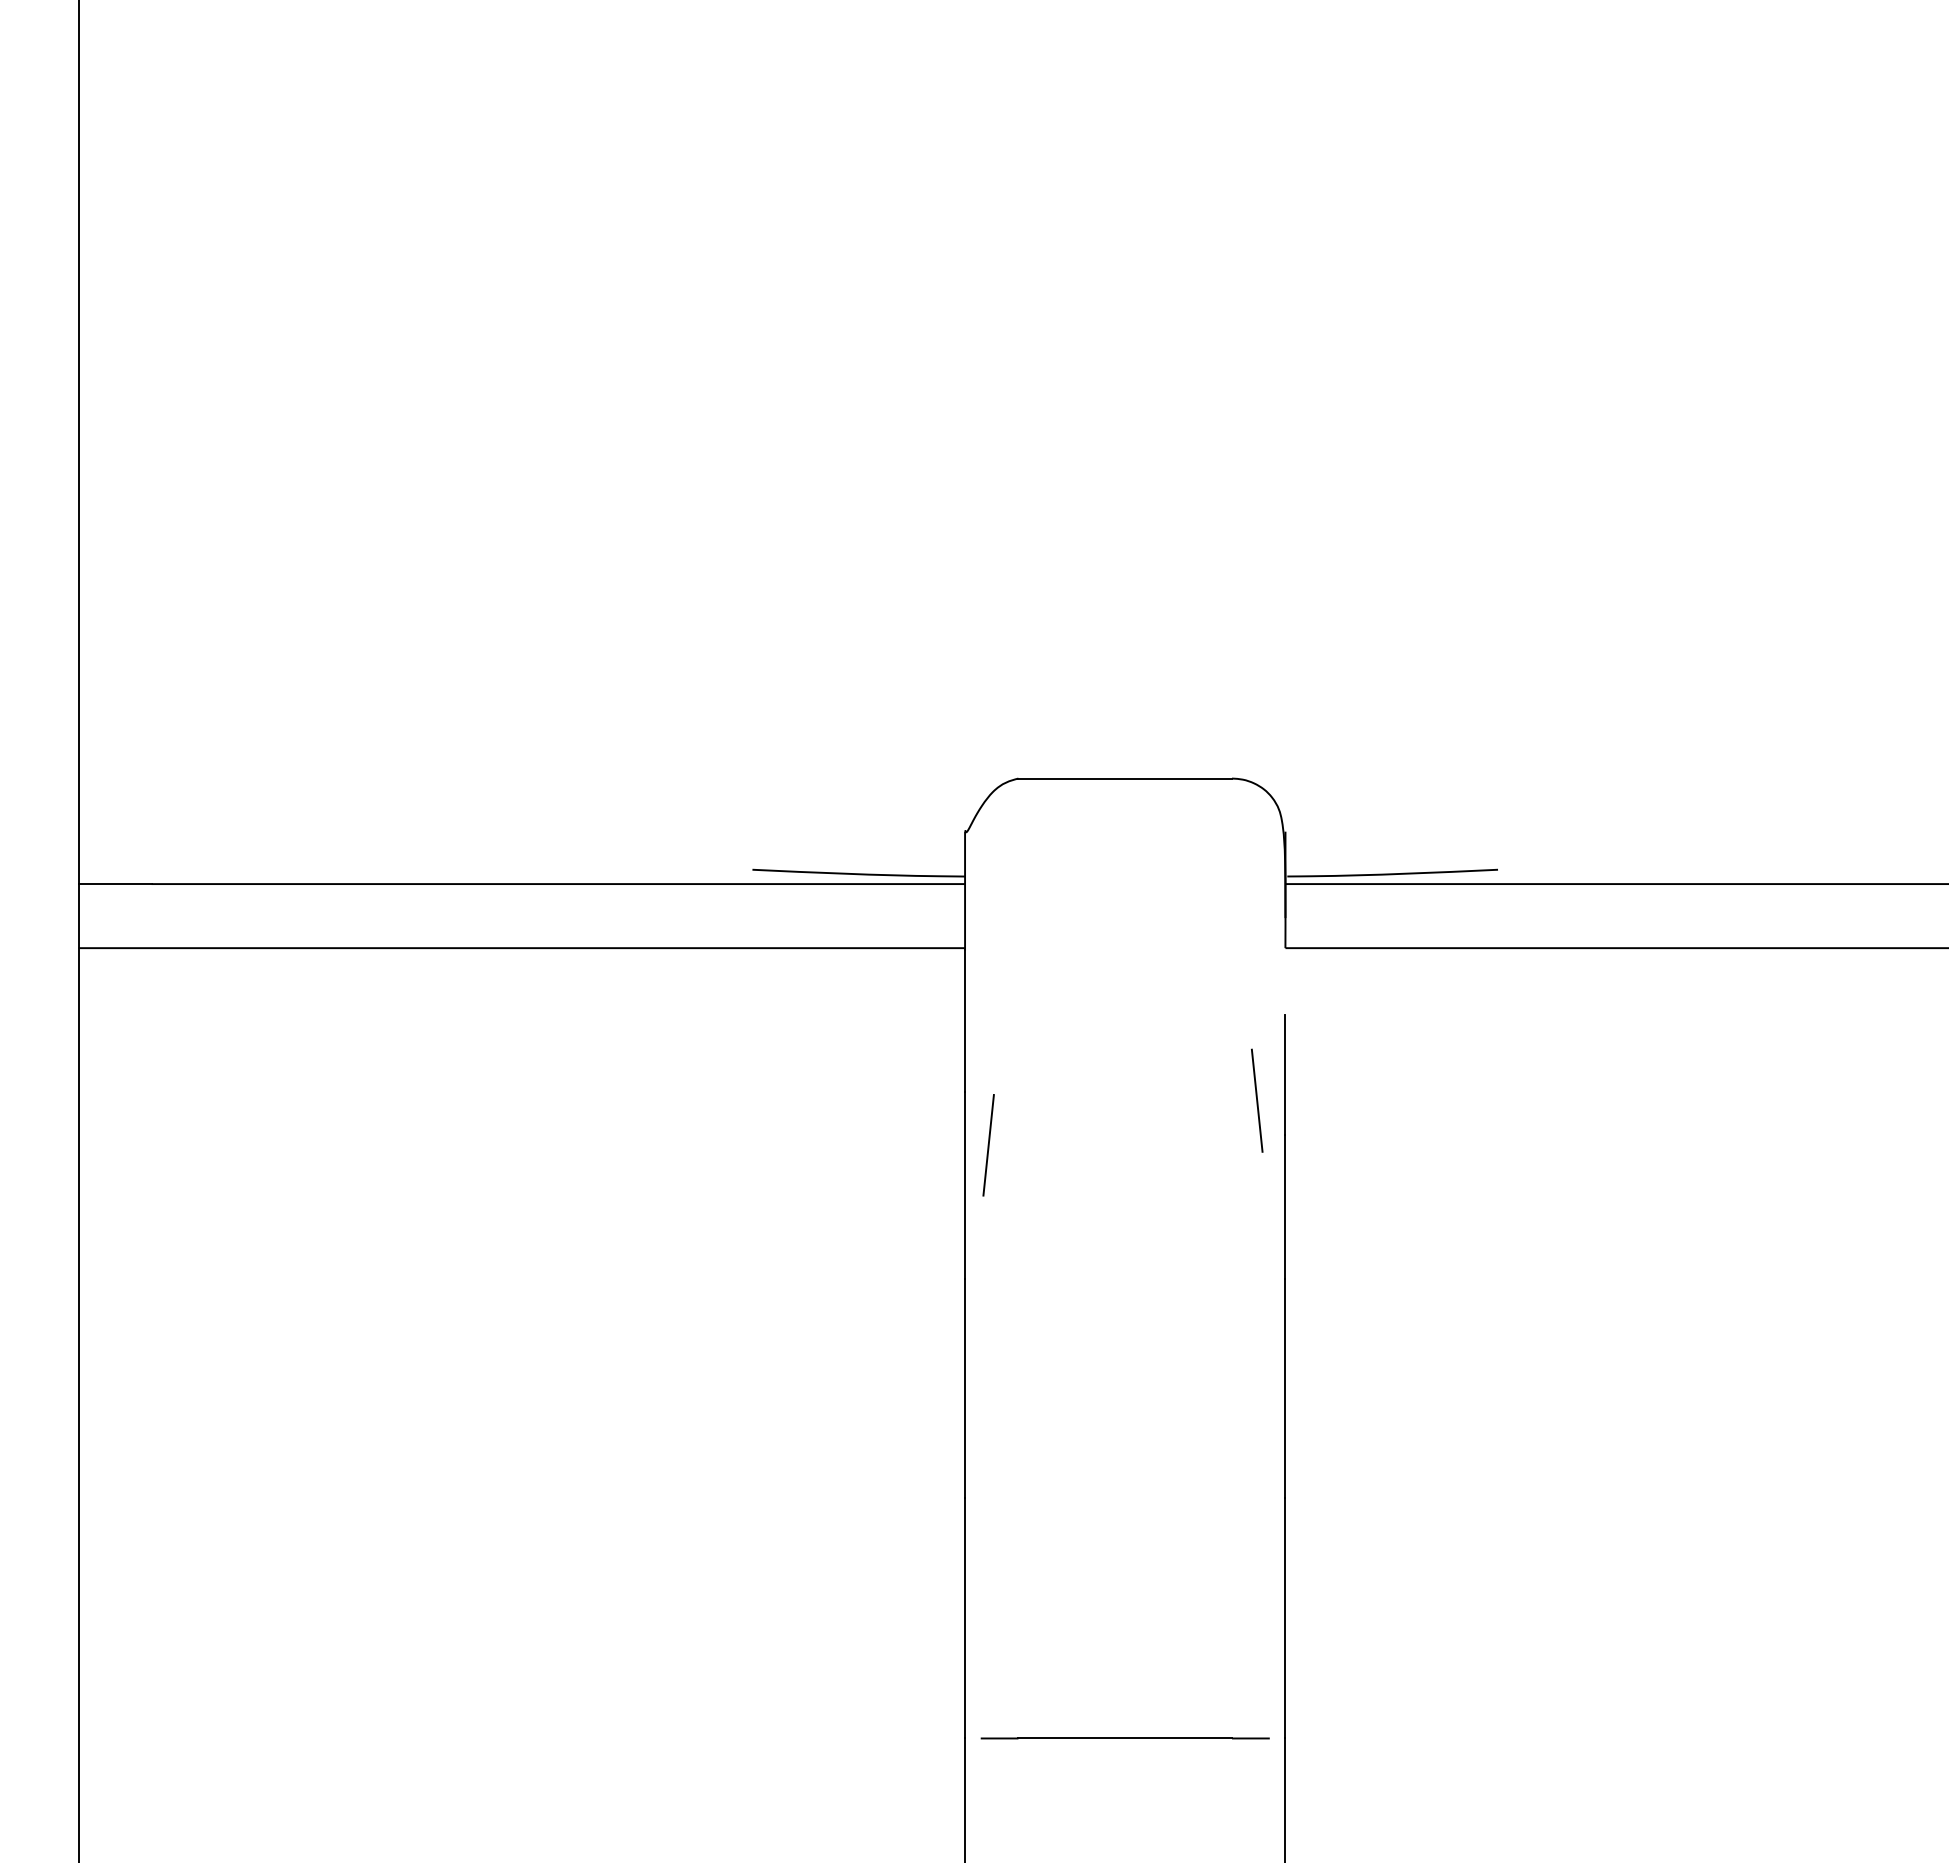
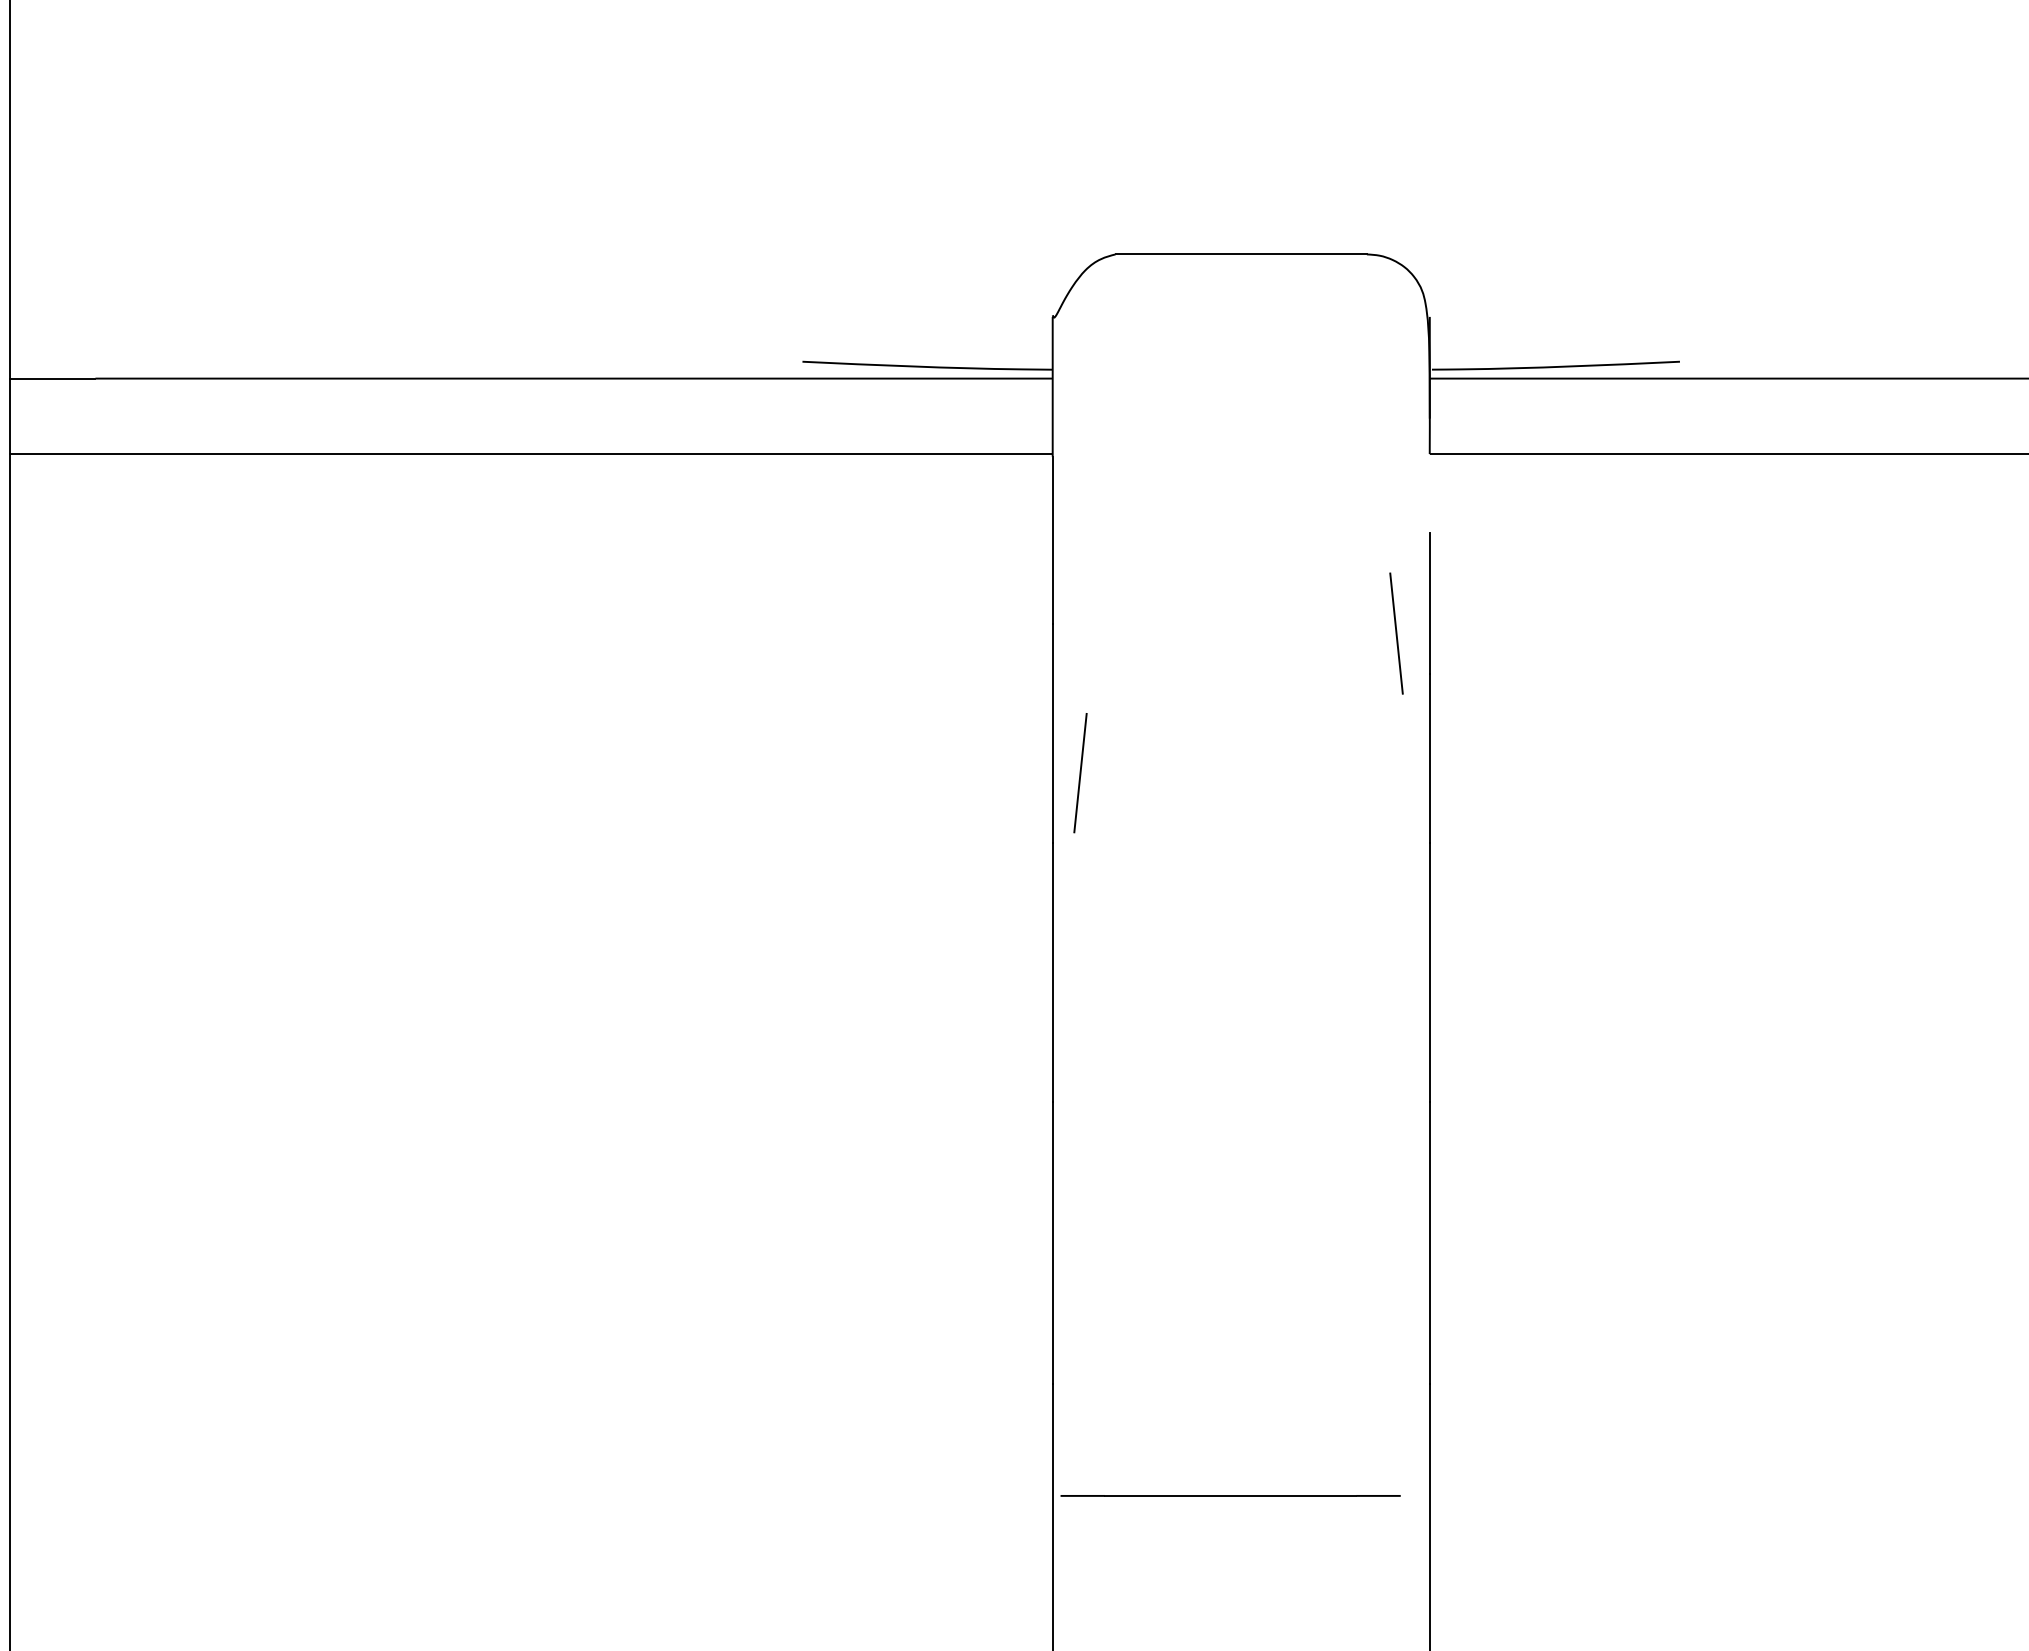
line: (988, 1145) -> (1080, 773), moved
line: (1124, 1738) -> (1229, 1495), moved

